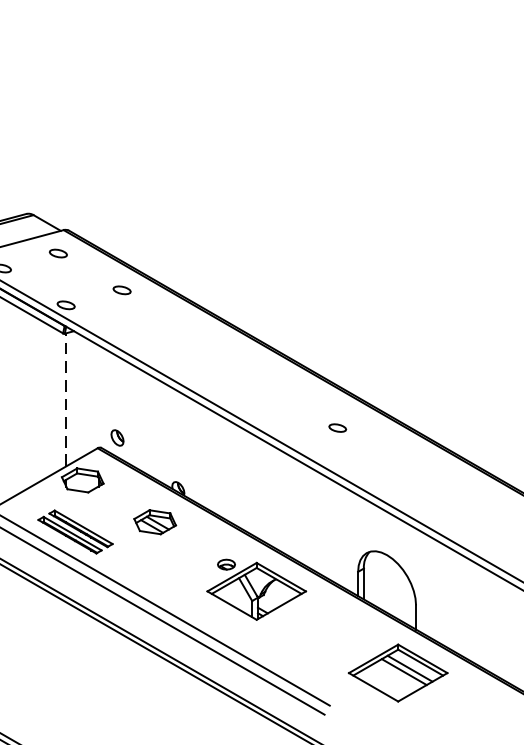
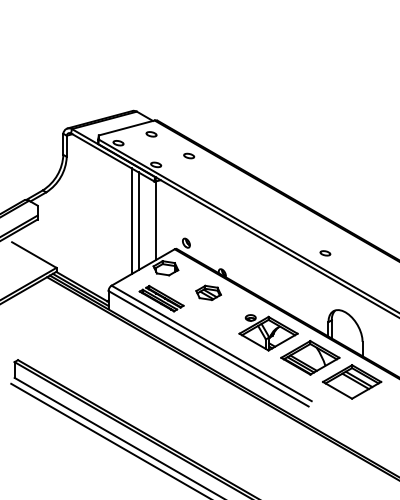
line: (66, 399) -> (156, 220), dashed -> solid
line: (24, 401) -> (131, 221), added
line: (36, 401) -> (138, 221), added
part: (337, 428) -> (325, 253), moved
part: (327, 631) -> (310, 357), added

